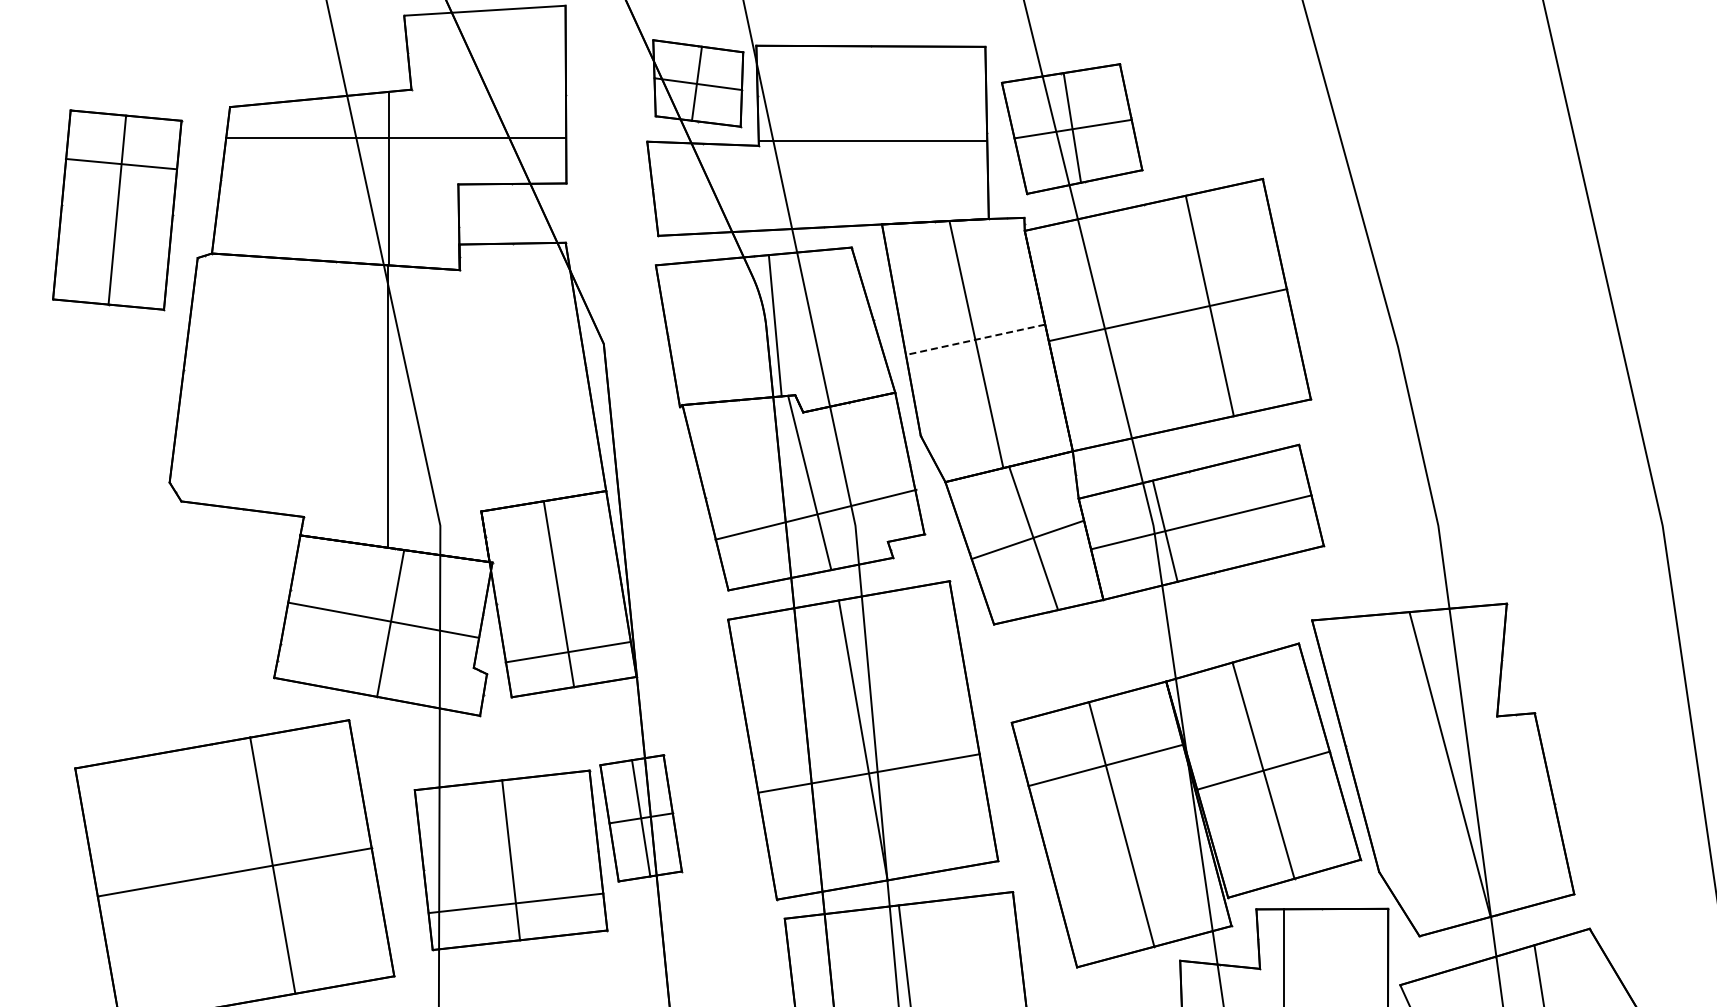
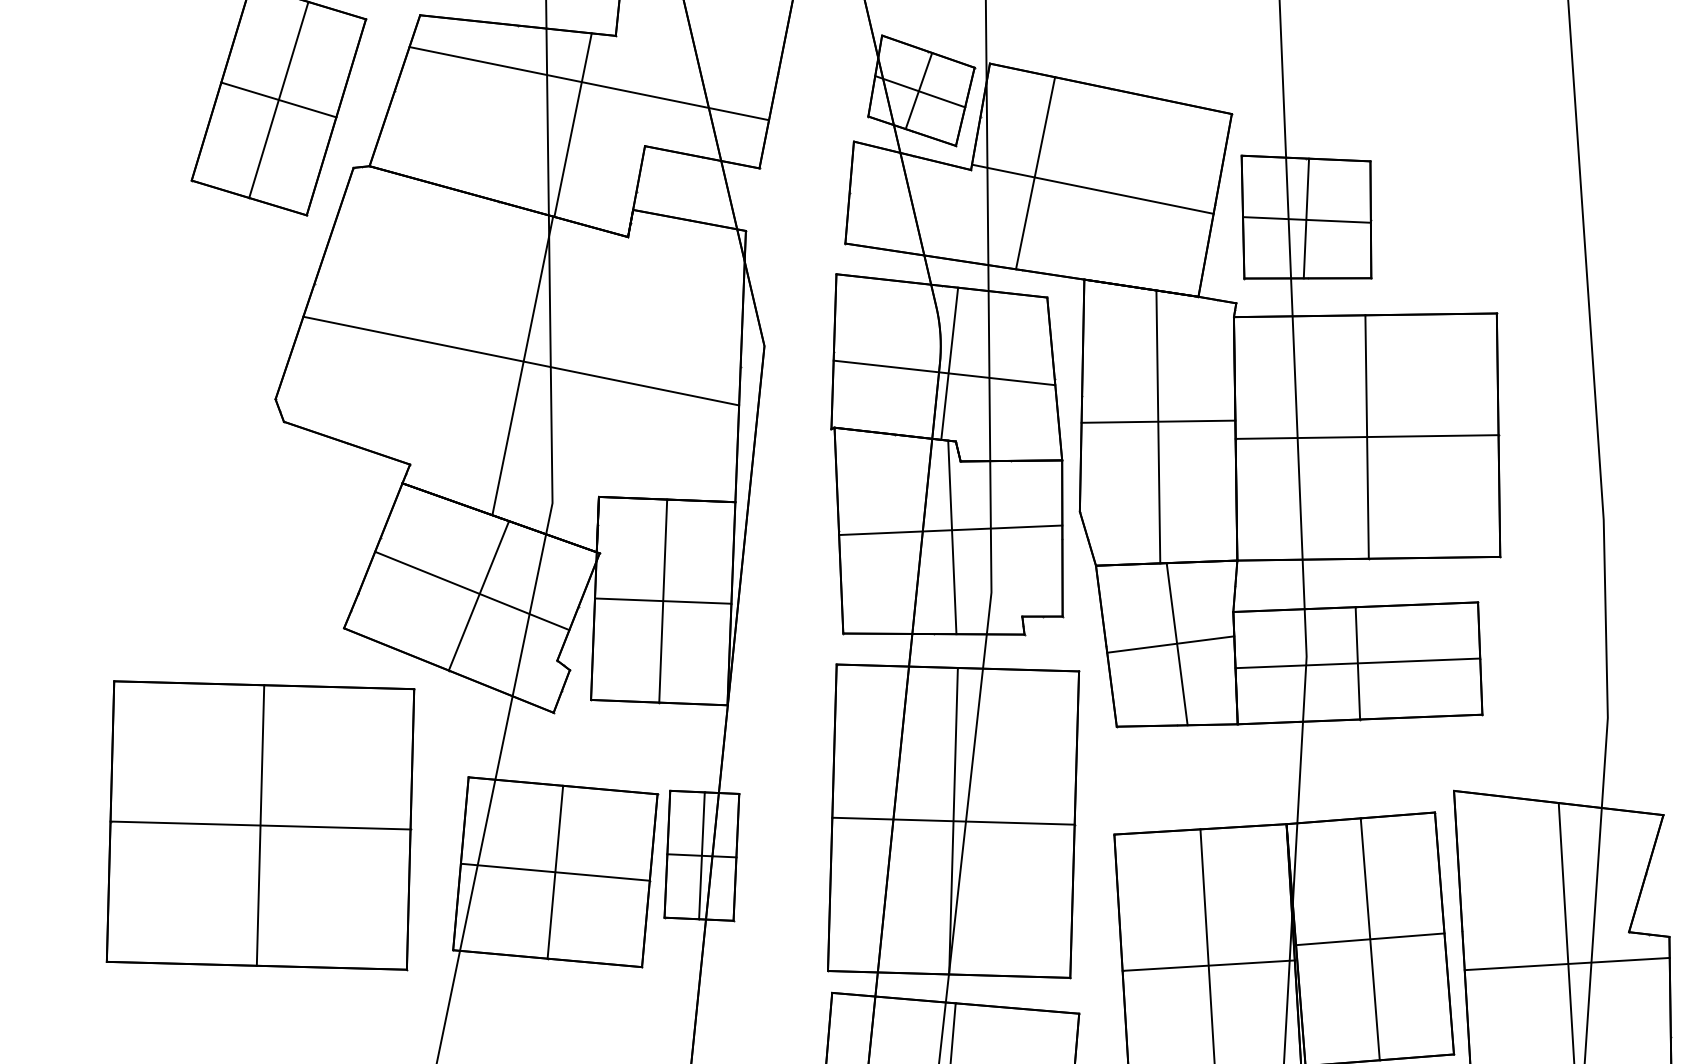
line: (818, 136) -> (1036, 172), added
line: (120, 163) -> (278, 99), moved
line: (1209, 305) -> (1366, 436), moved
line: (772, 334) -> (944, 372), added
line: (975, 339) -> (1158, 421), dashed -> solid
line: (385, 402) -> (521, 361), added
line: (815, 514) -> (950, 529), moved
line: (1164, 530) -> (1357, 662), moved
line: (567, 652) -> (662, 601), moved
line: (1446, 756) -> (1566, 963), added
line: (1105, 765) -> (1208, 965), moved
line: (868, 773) -> (952, 821), moved
line: (272, 865) -> (260, 825), moved
line: (515, 903) -> (554, 872), moved

